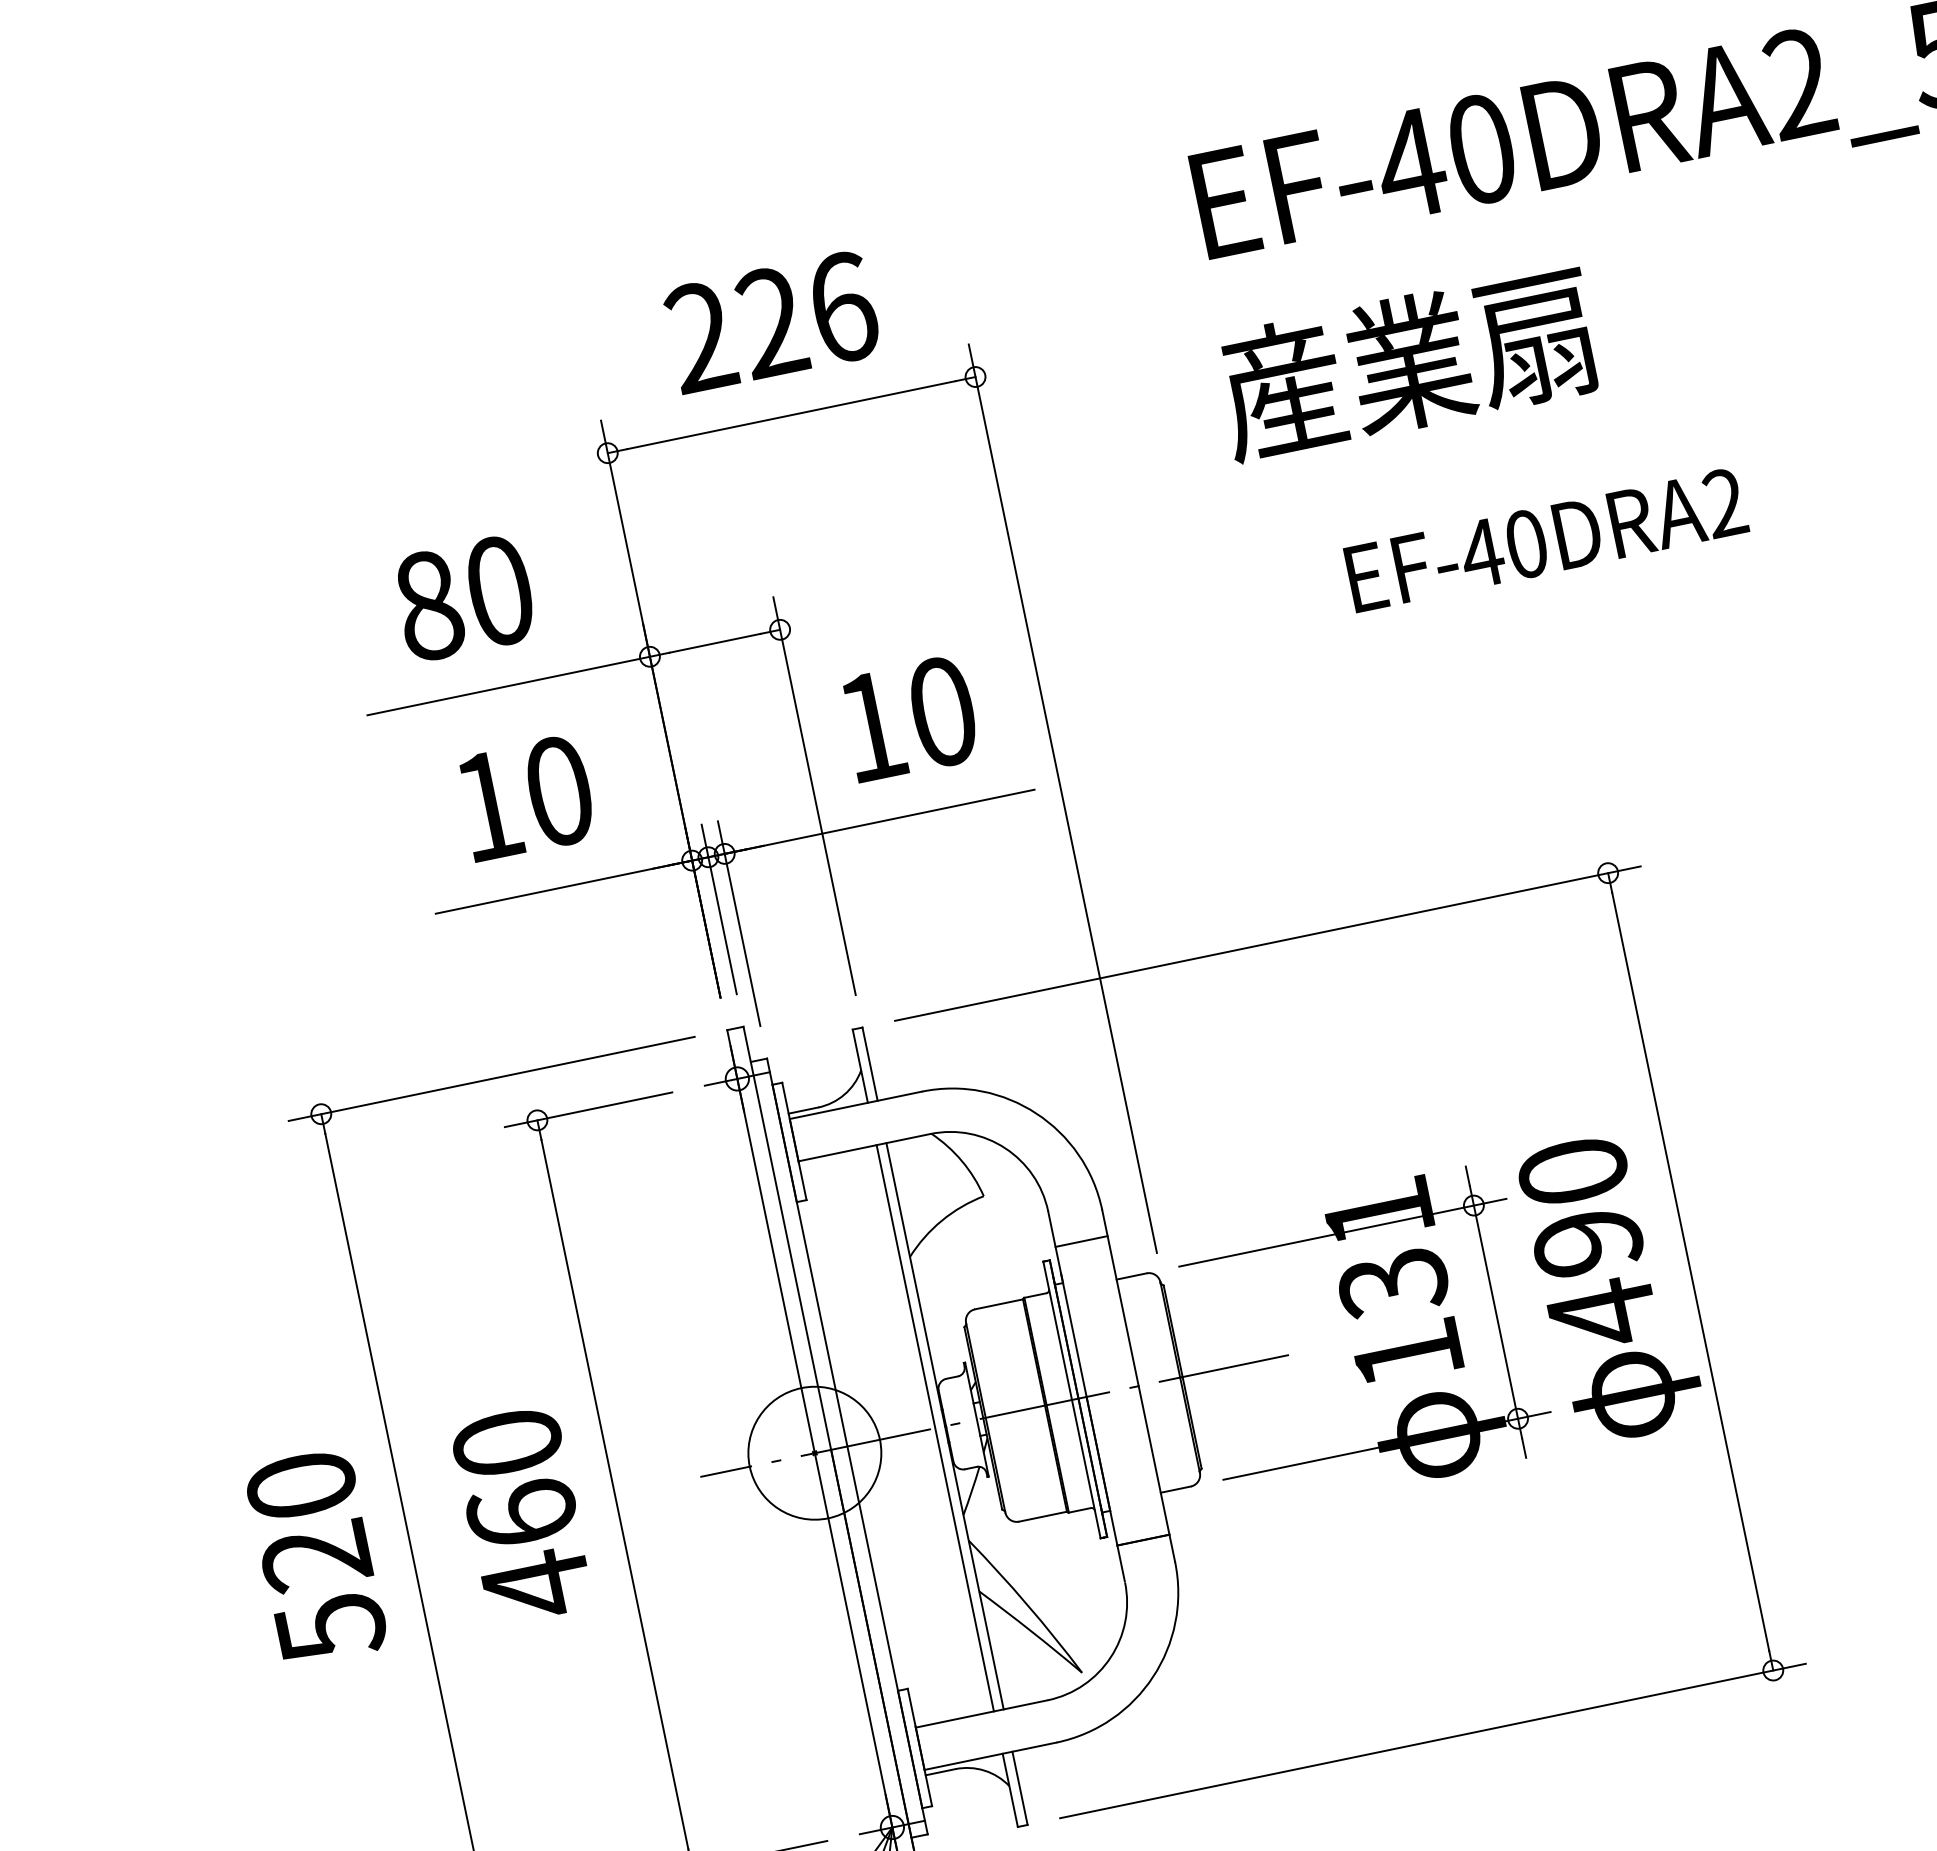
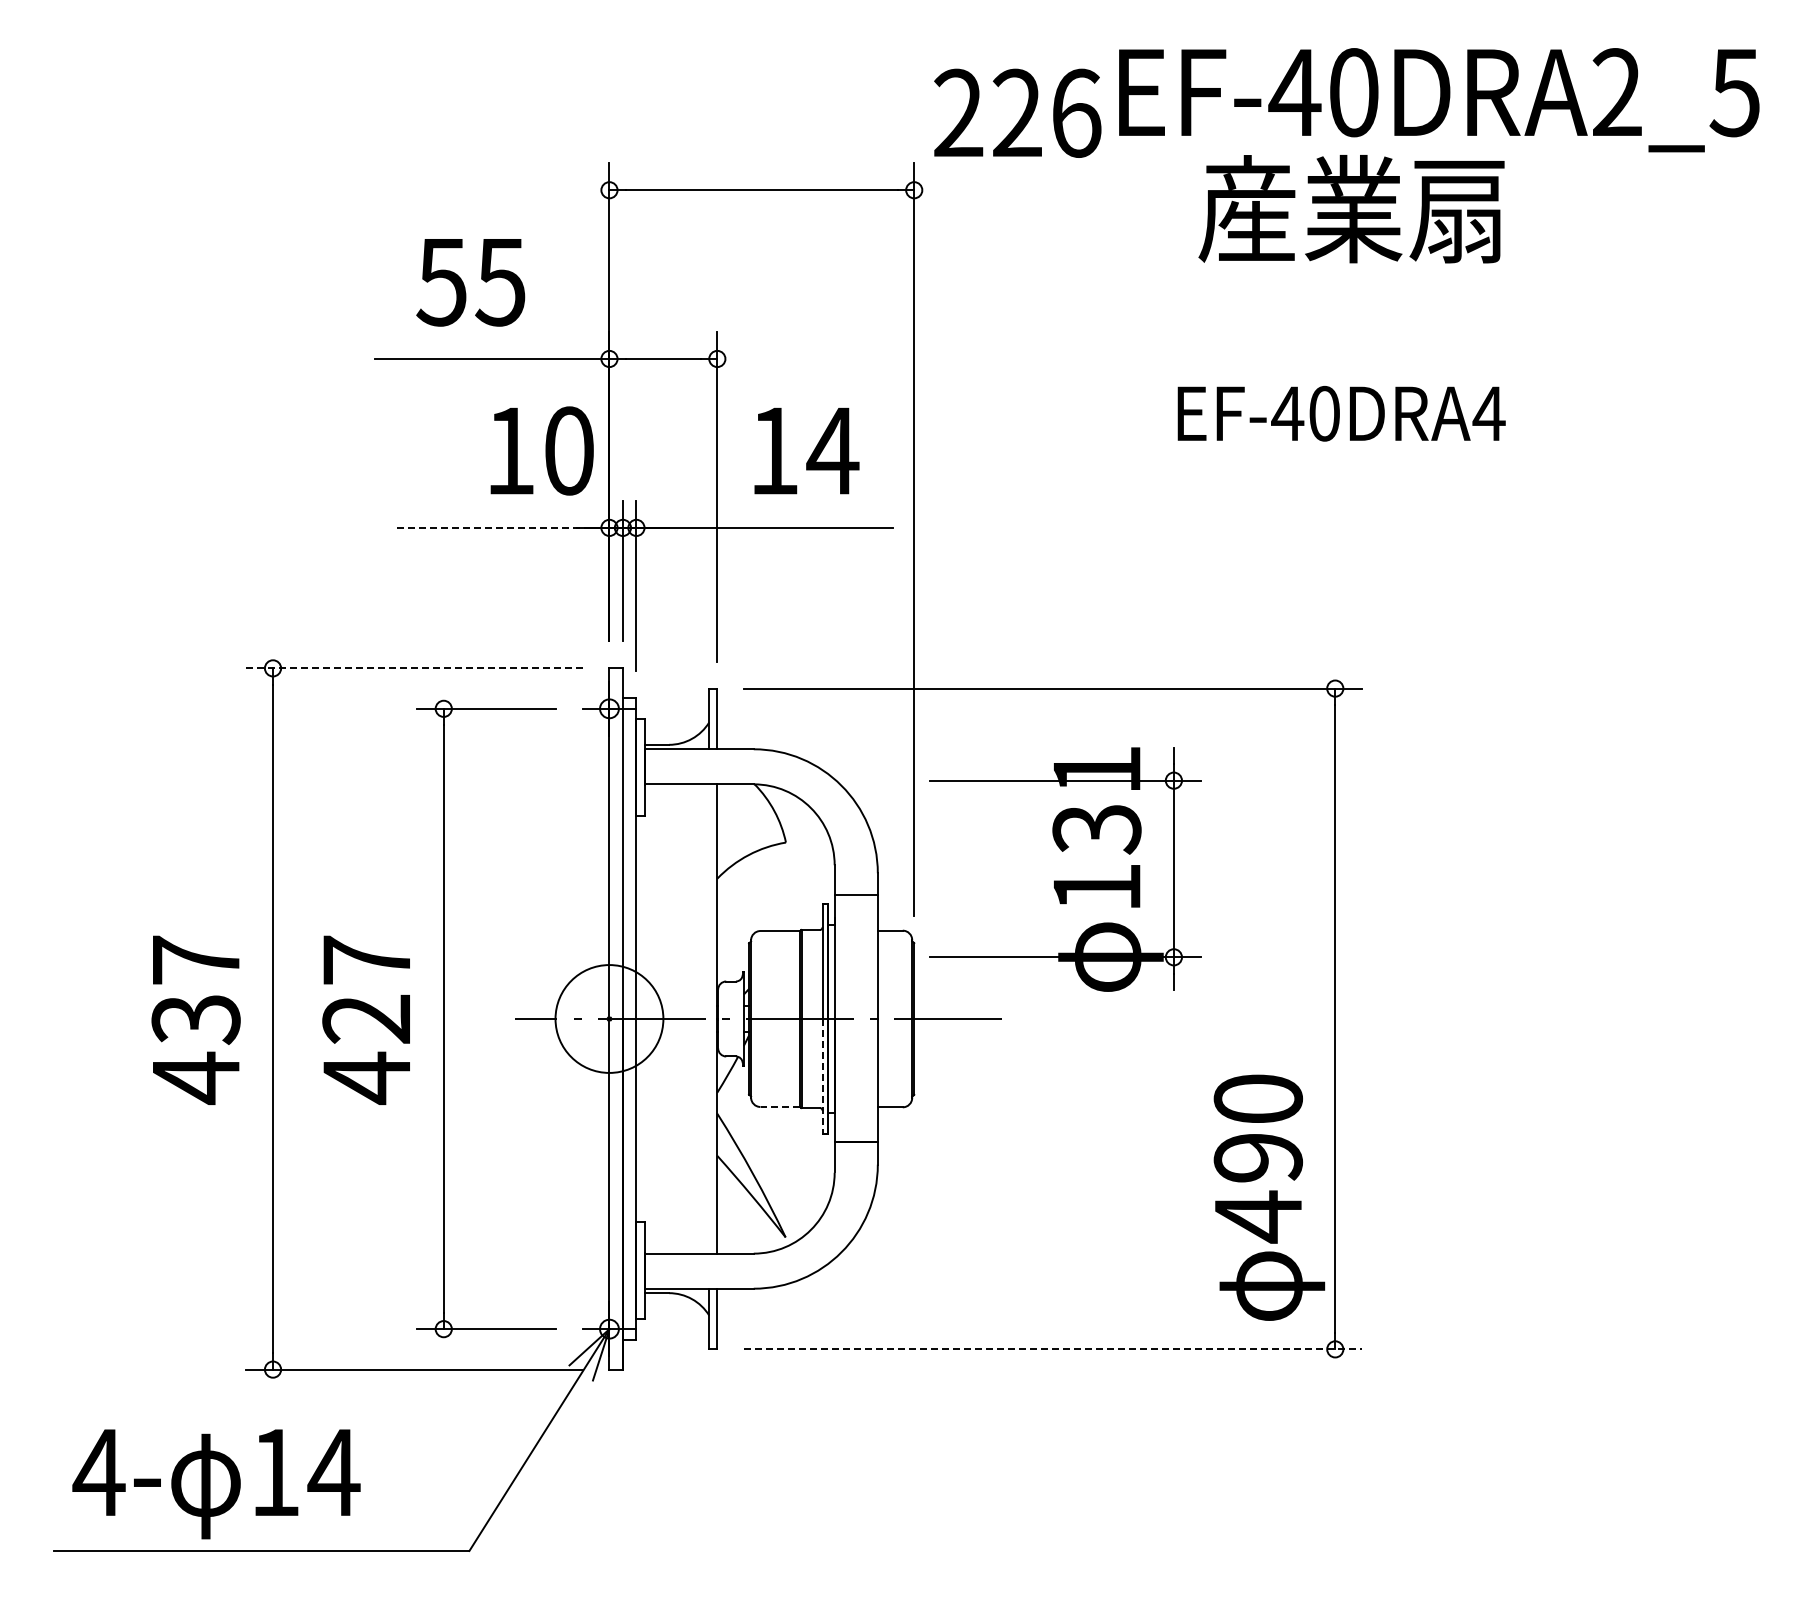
text: (771, 321) -> (1017, 112), moved
text: (1407, 363) -> (1351, 209), moved
text: (1724, 501) -> (1488, 412), EF-40DRA2 -> EF-40DRA4
text: (462, 598) -> (470, 281), 80 -> 55
text: (941, 711) -> (832, 450), 10 -> 14
text: (525, 797) -> (541, 450), moved
line: (564, 886) -> (503, 527), solid -> dashed
line: (490, 1079) -> (413, 668), solid -> dashed
text: (1611, 1287) -> (1269, 1197), moved
part: (1368, 1353) -> (1065, 880), moved
line: (935, 1427) -> (709, 1018), removed
line: (1086, 1469) -> (822, 1076), solid -> dashed
text: (514, 1478) -> (366, 989), 460 -> 427
line: (1043, 1516) -> (780, 1106), solid -> dashed
text: (315, 1558) -> (195, 1020), 520 -> 437
line: (1433, 1741) -> (1053, 1349), solid -> dashed

